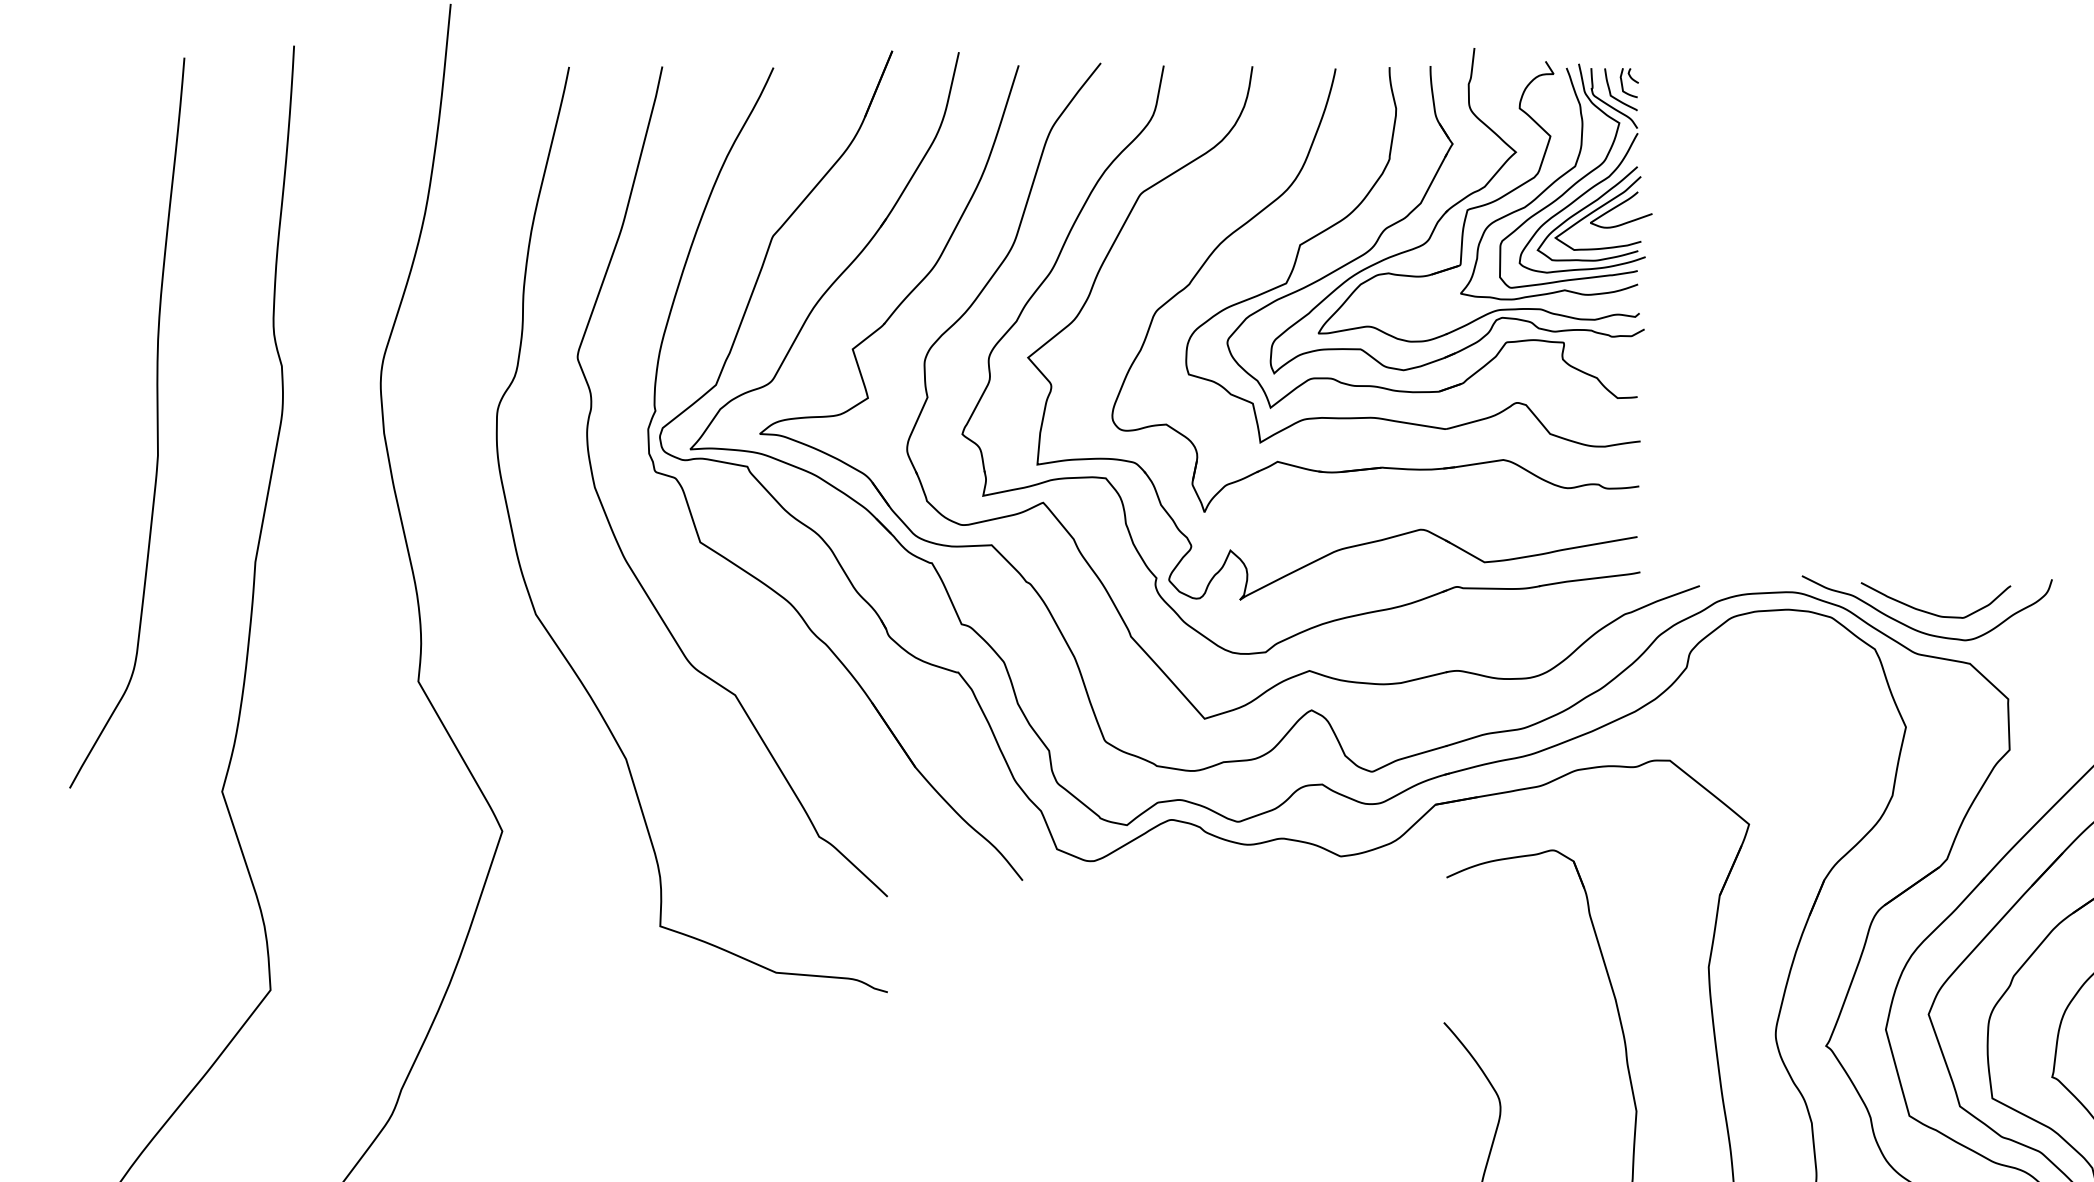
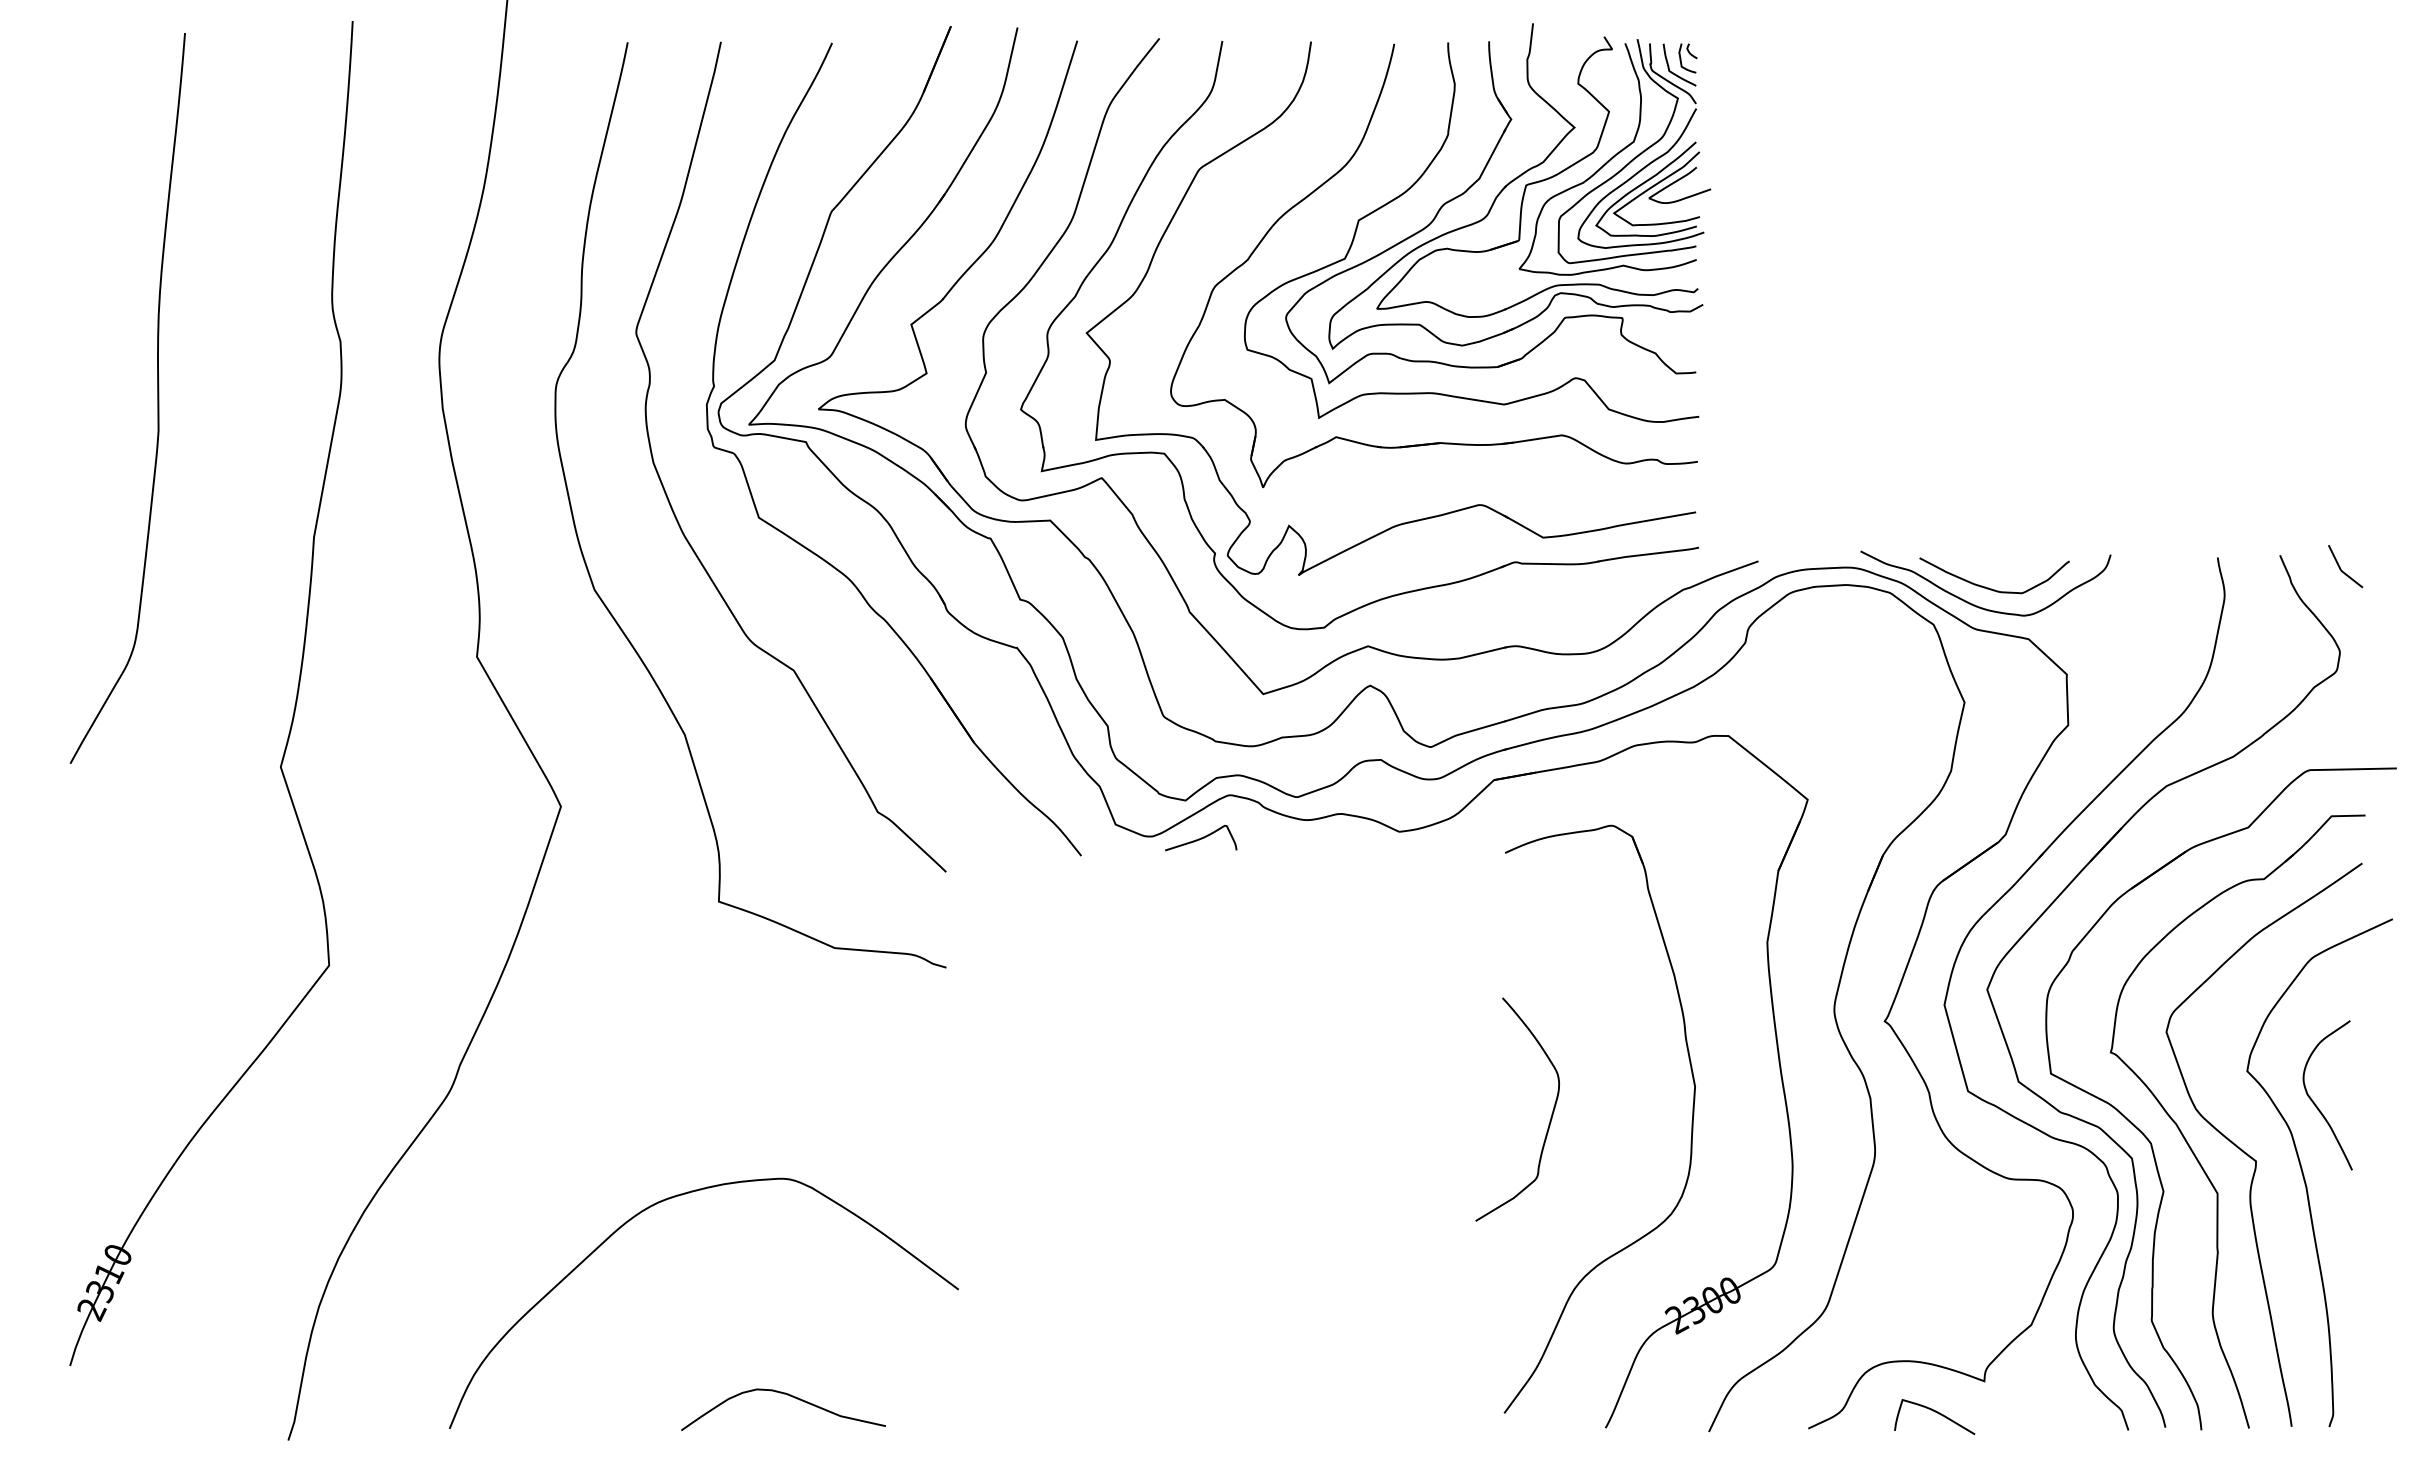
curve: (156, 423) -> (157, 398), moved
curve: (1142, 862) -> (1201, 837), added

